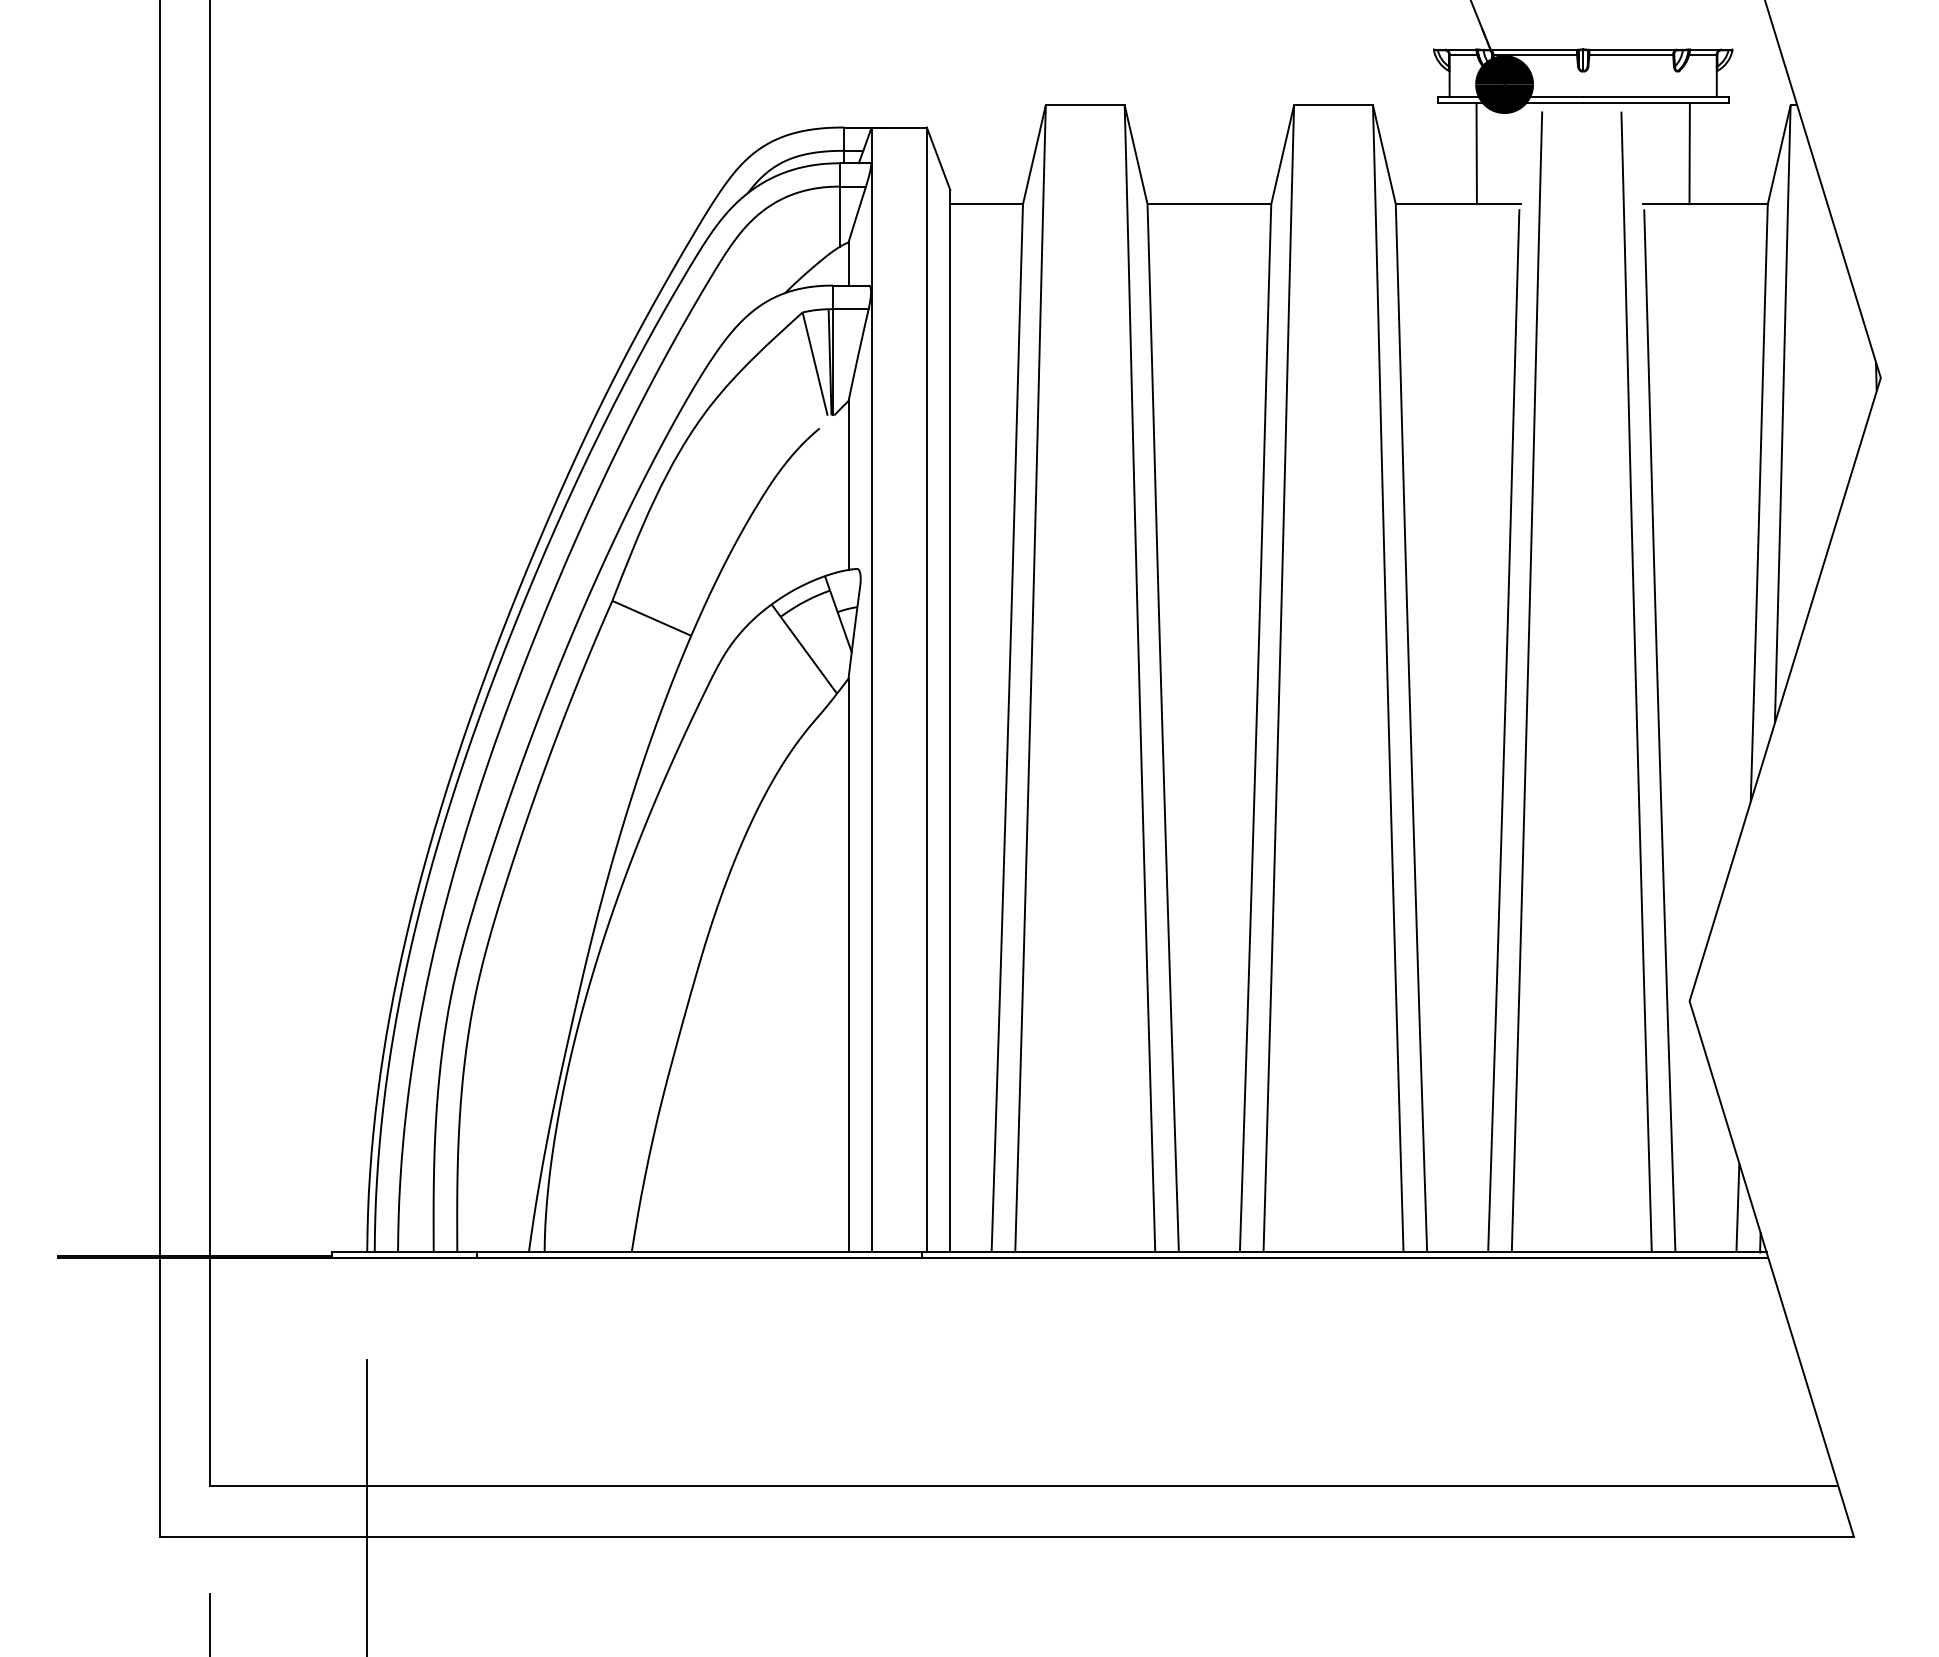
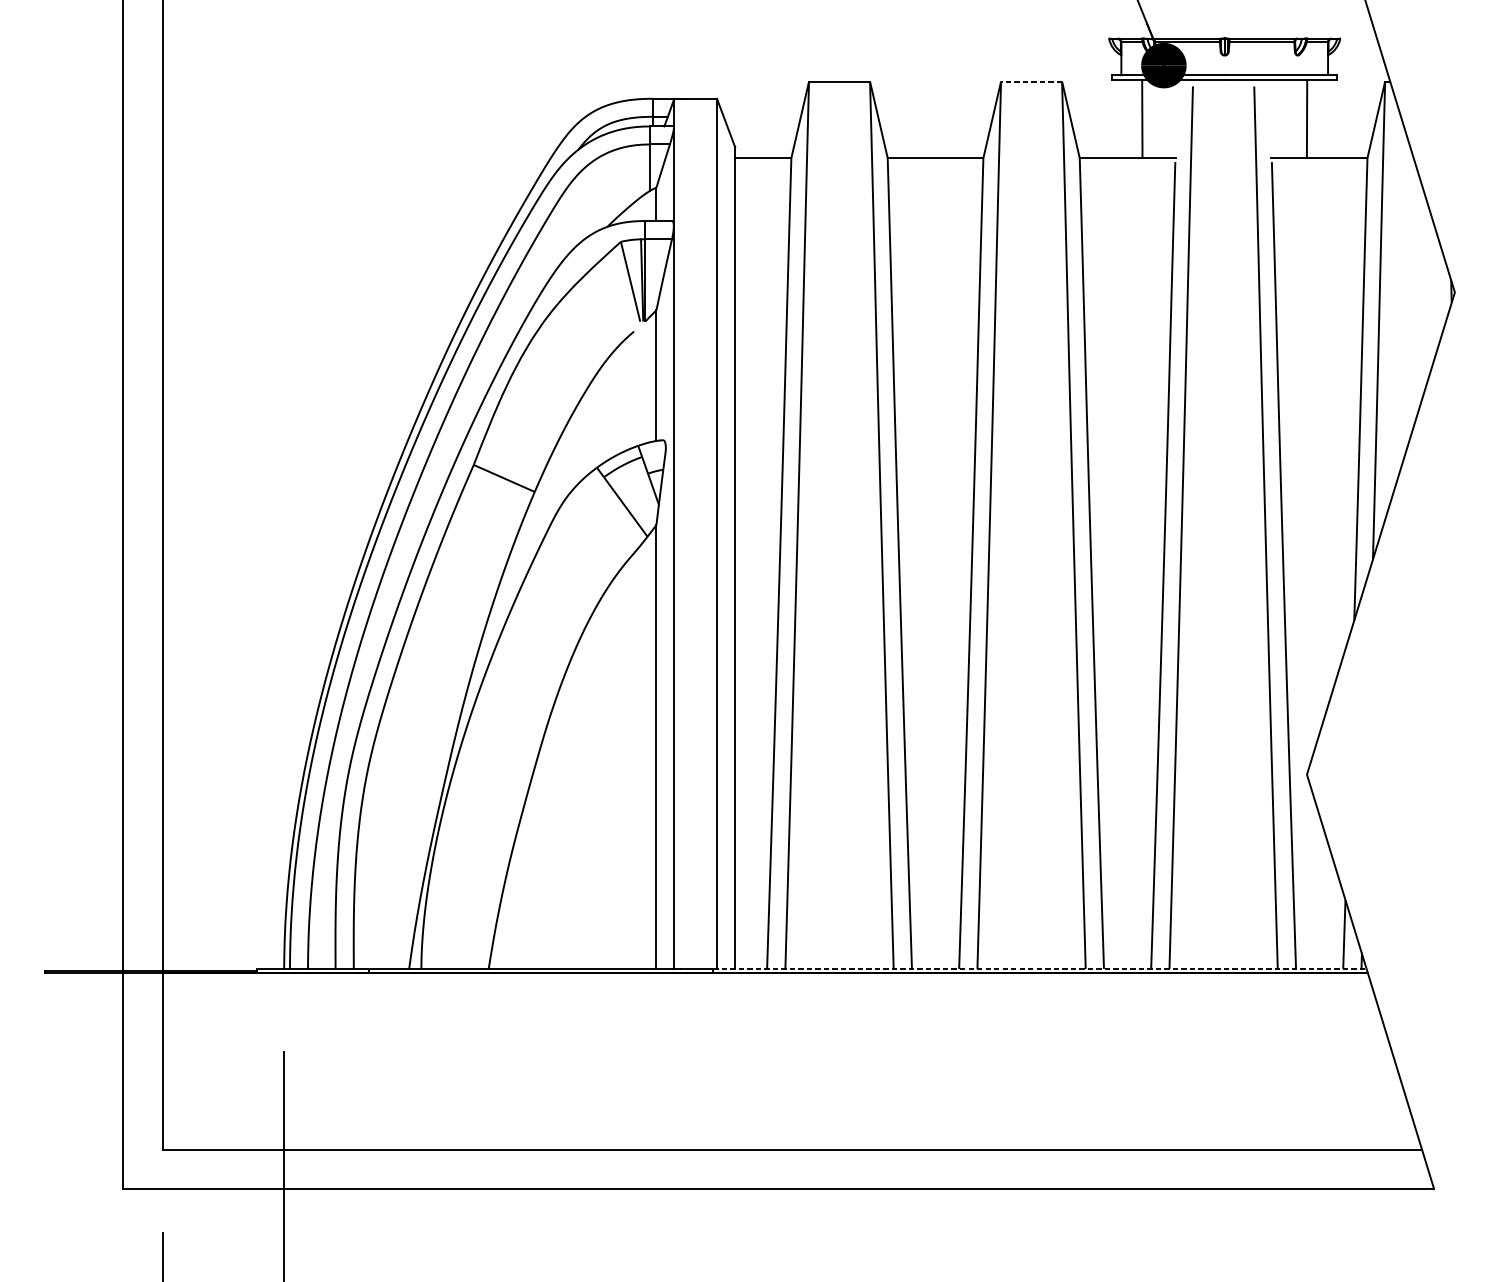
line: (1333, 105) -> (1031, 81), solid -> dashed
line: (1344, 1252) -> (1040, 968), solid -> dashed

